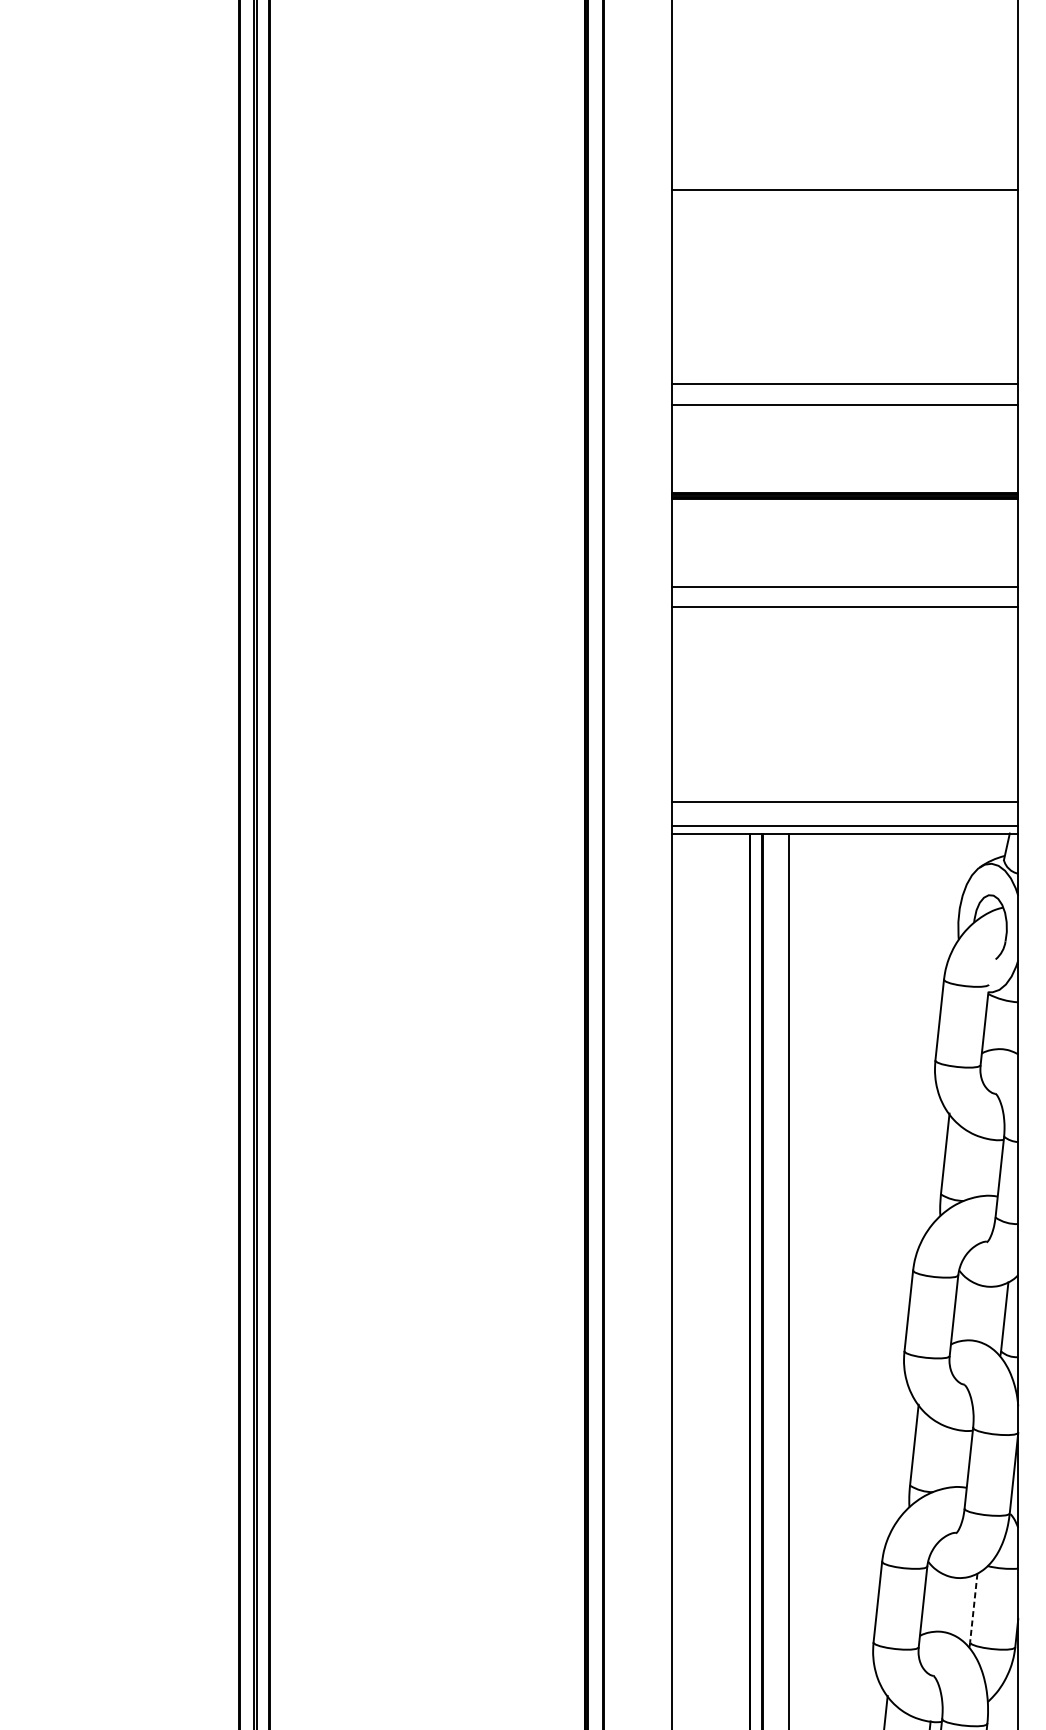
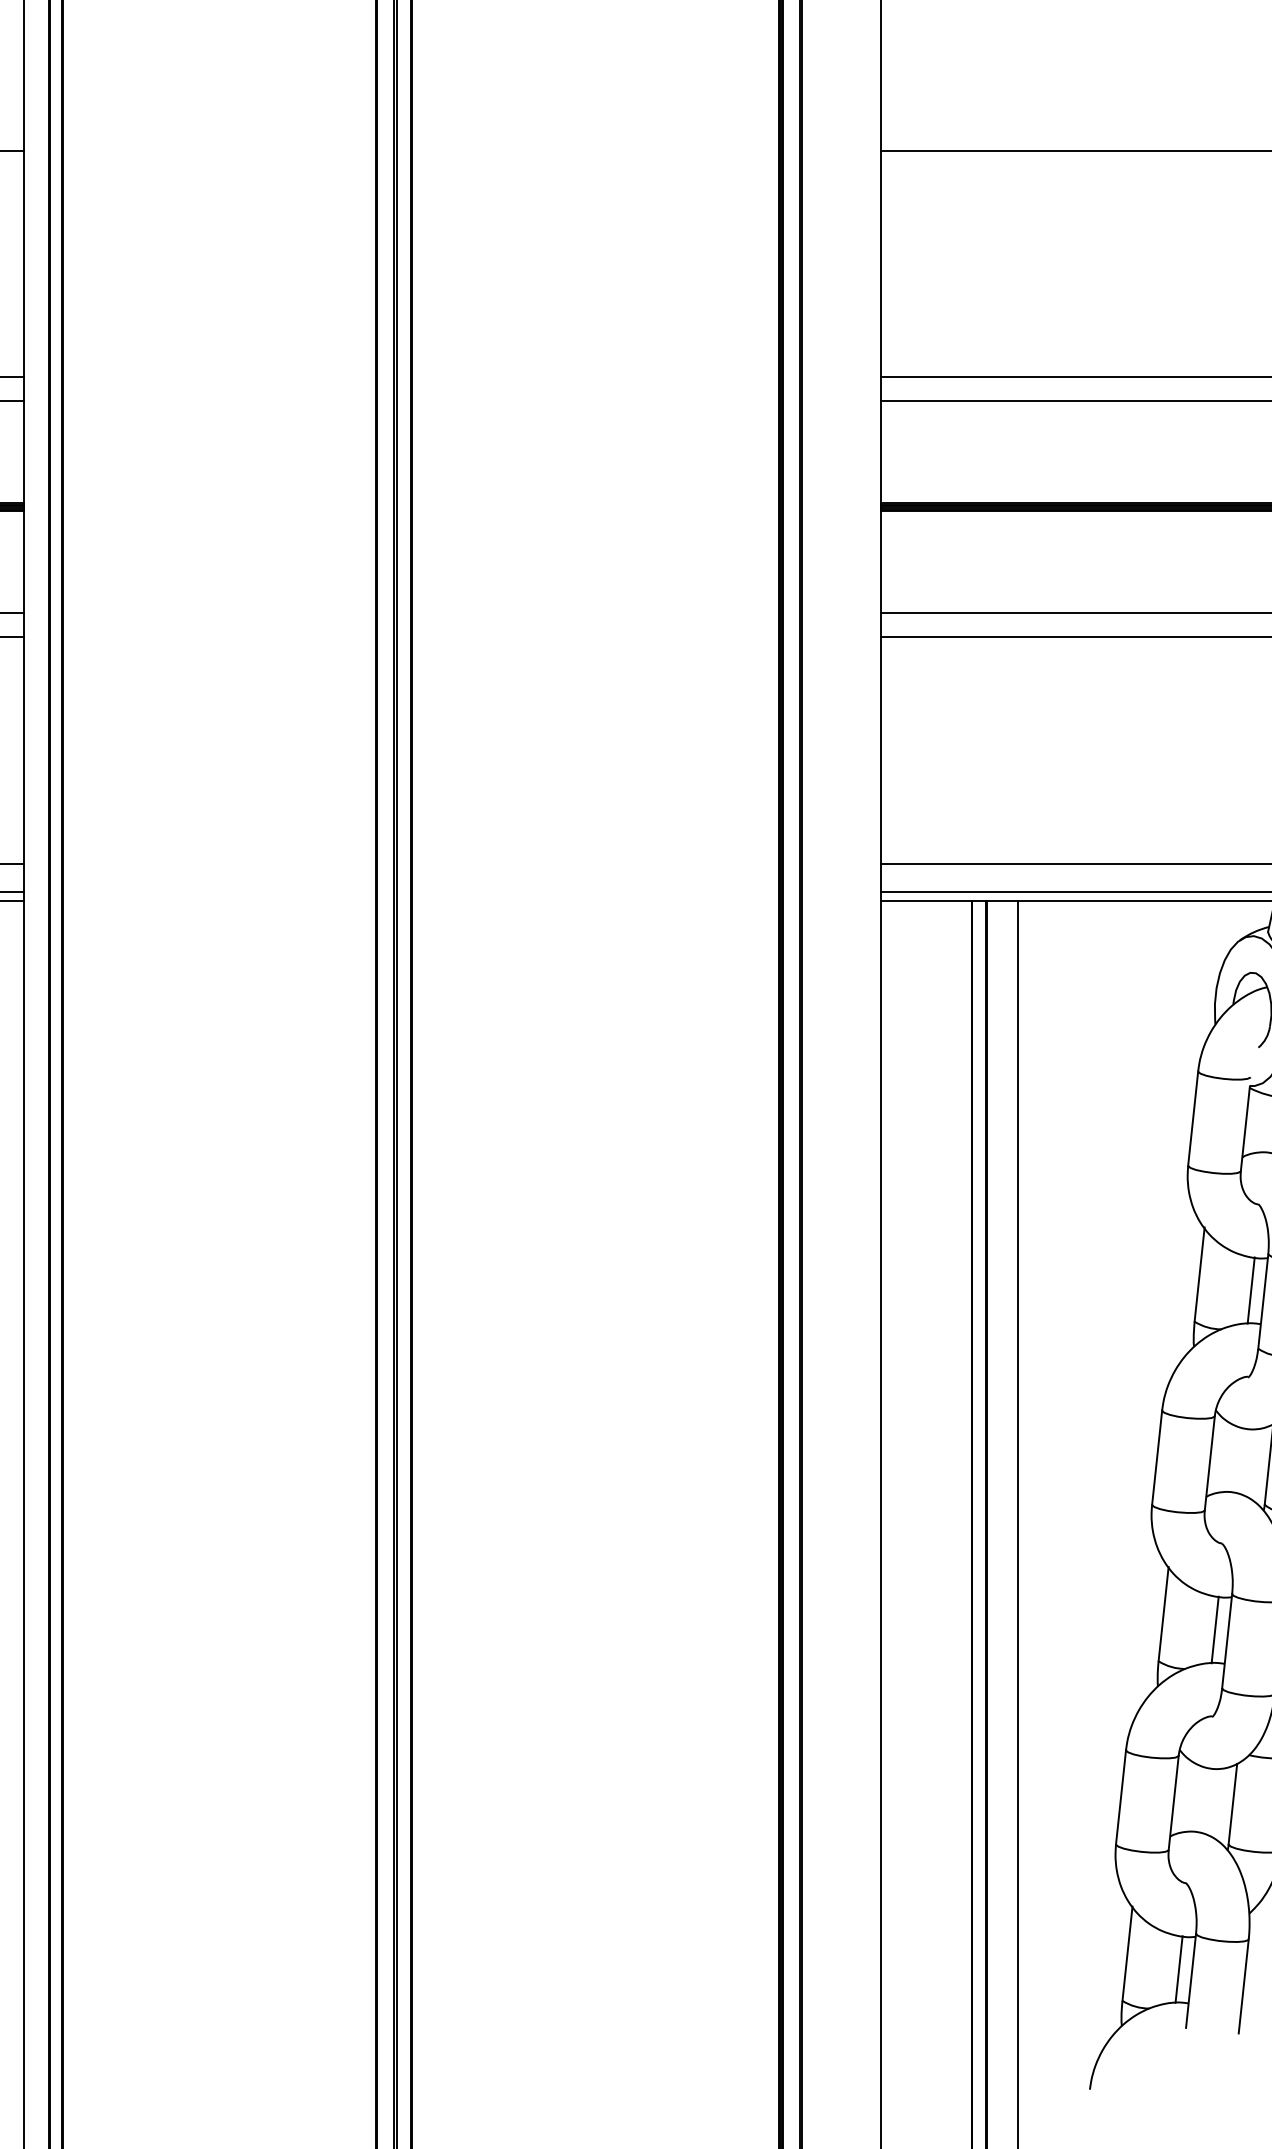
line: (988, 1167) -> (1250, 1290), added
line: (957, 1458) -> (1214, 1629), added
line: (973, 1608) -> (1232, 1804), dashed -> solid

